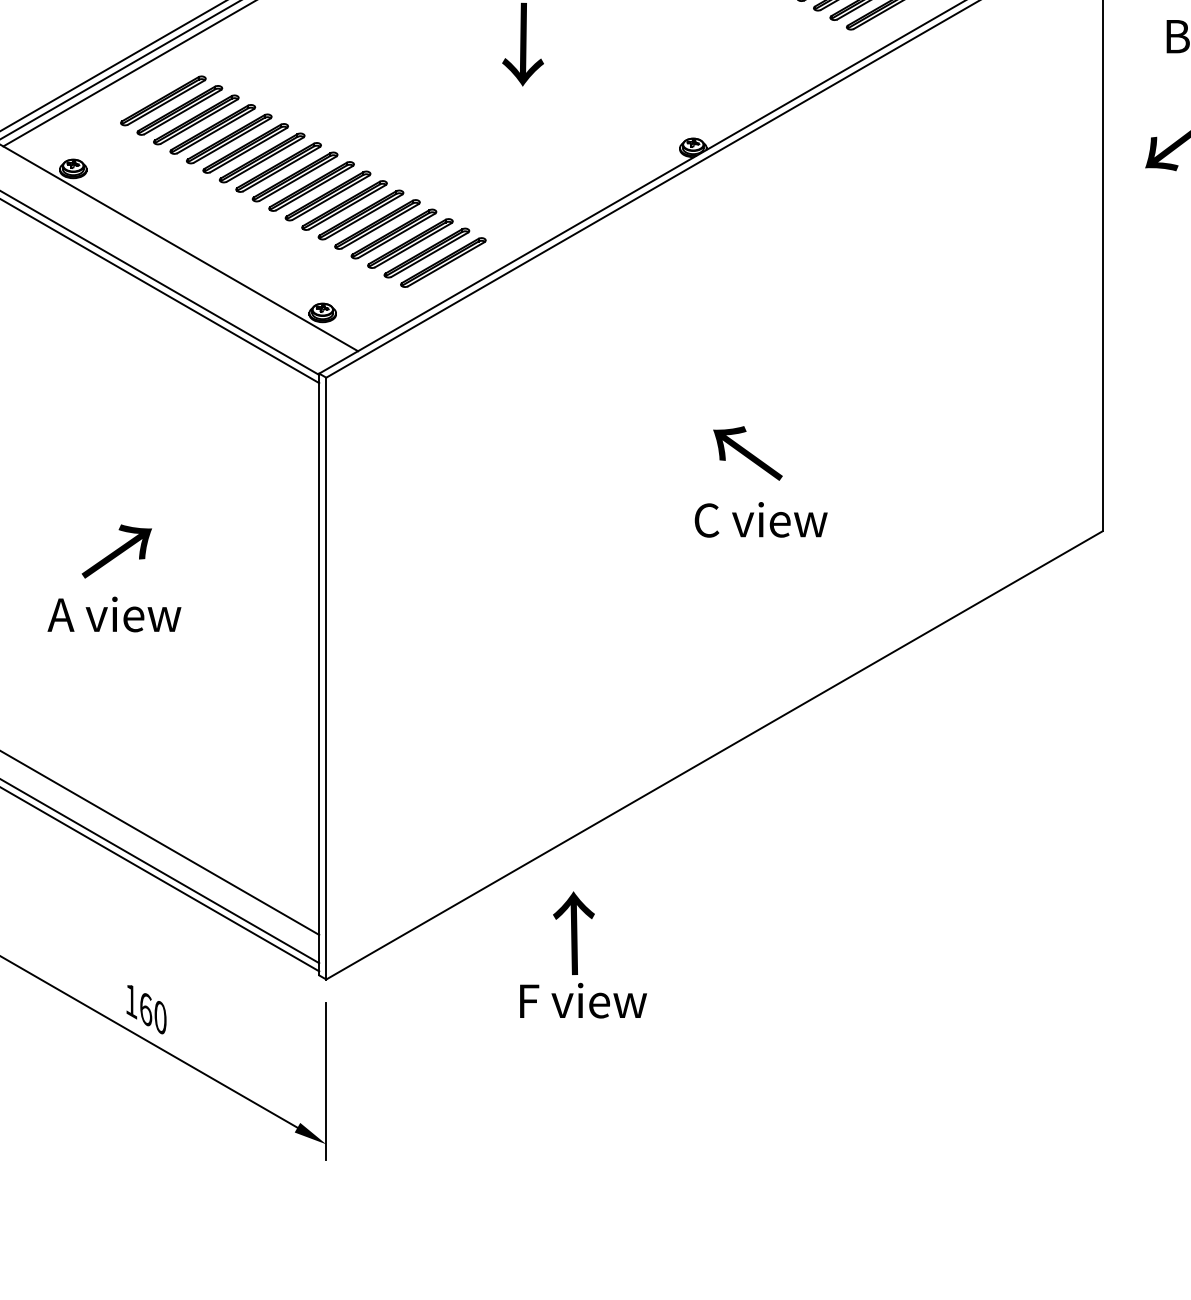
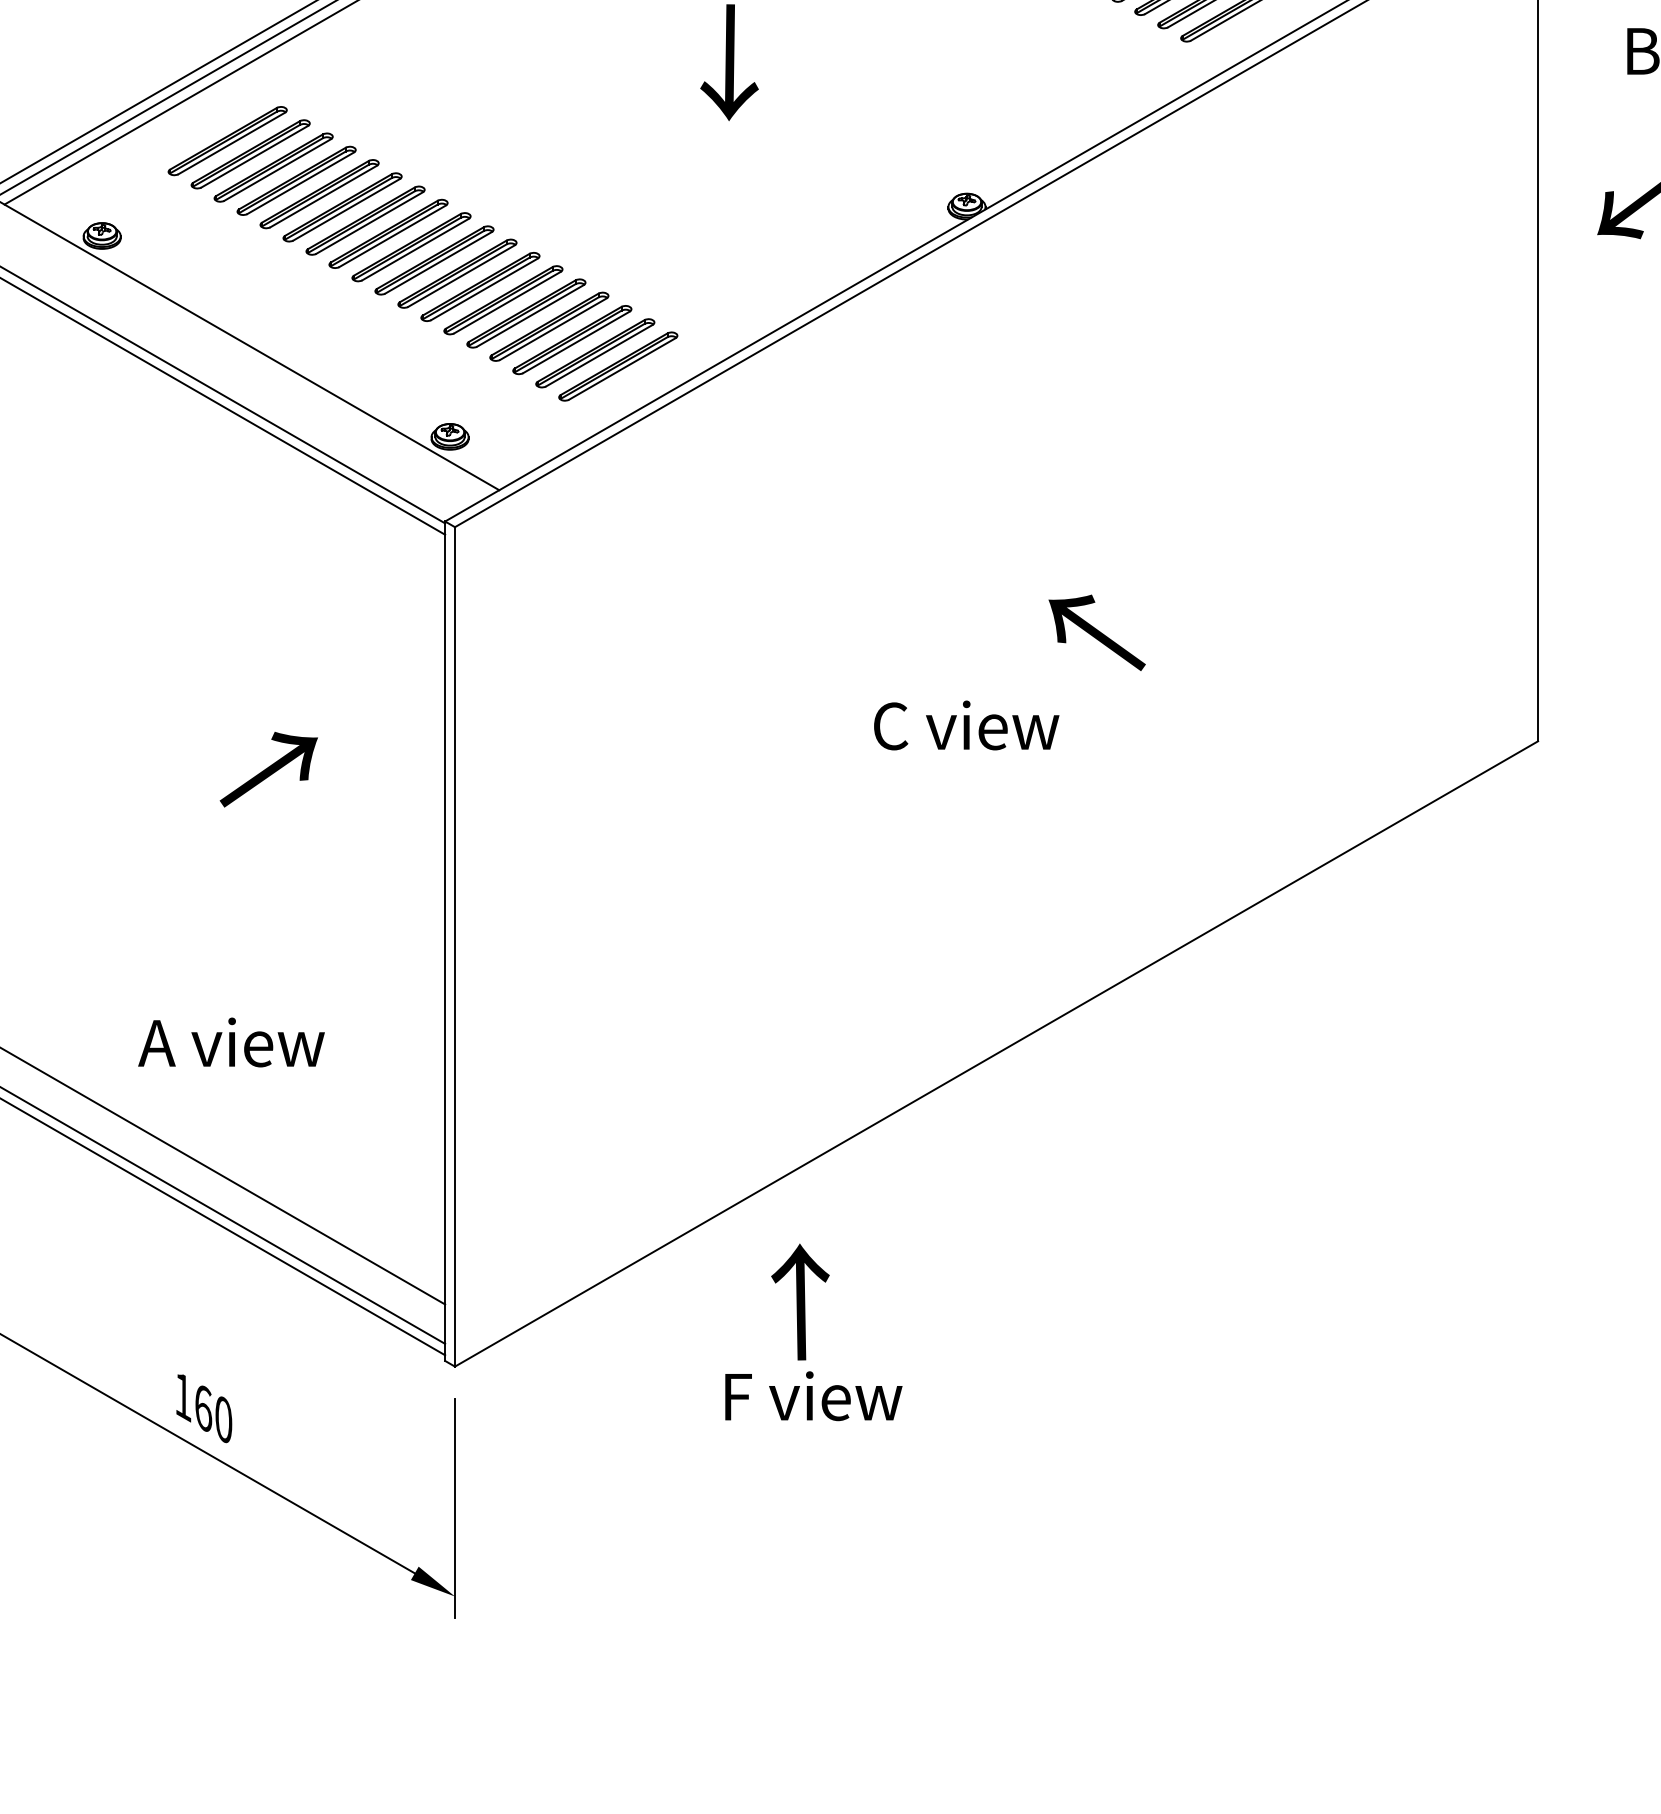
text: (747, 453) -> (1096, 632), moved
text: (761, 519) -> (966, 725), moved
text: (116, 551) -> (268, 769), moved
text: (114, 614) -> (231, 1042), moved

